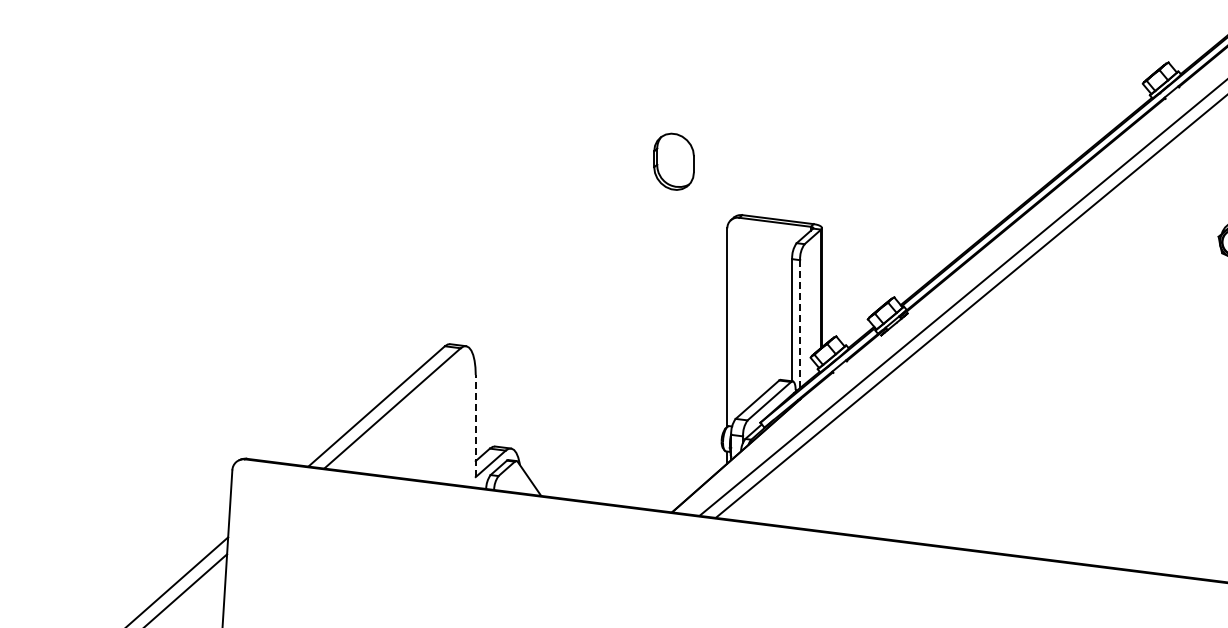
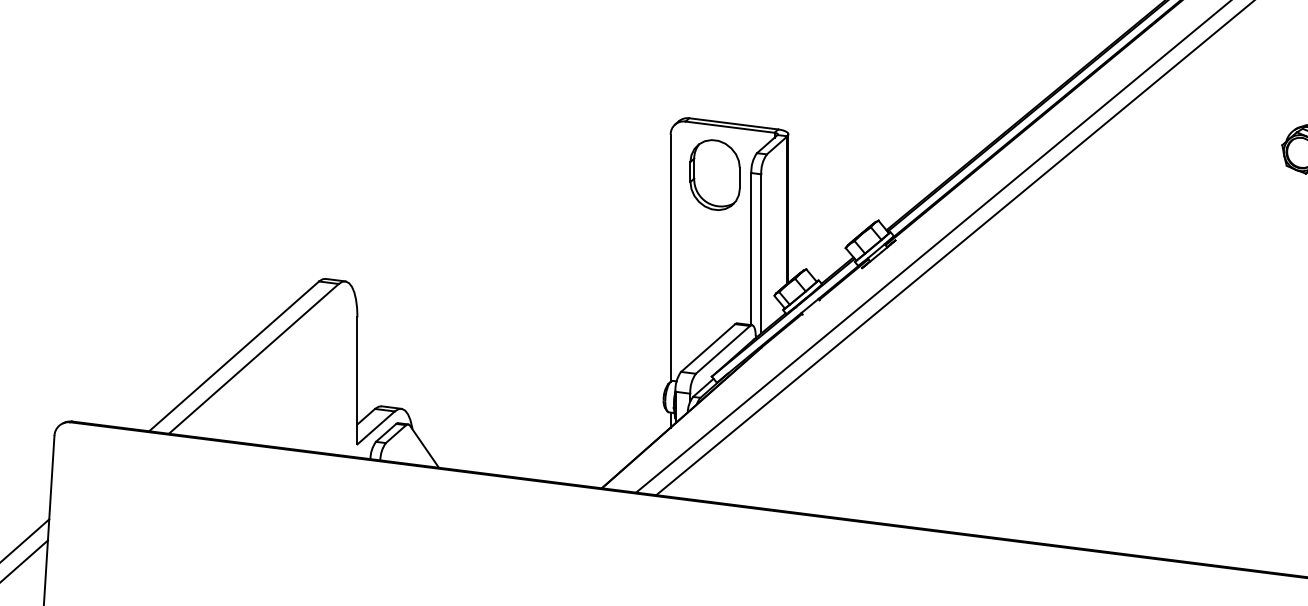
part: (673, 161) -> (714, 174), moved
line: (800, 324) -> (761, 254), dashed -> solid
line: (475, 425) -> (357, 380), dashed -> solid

